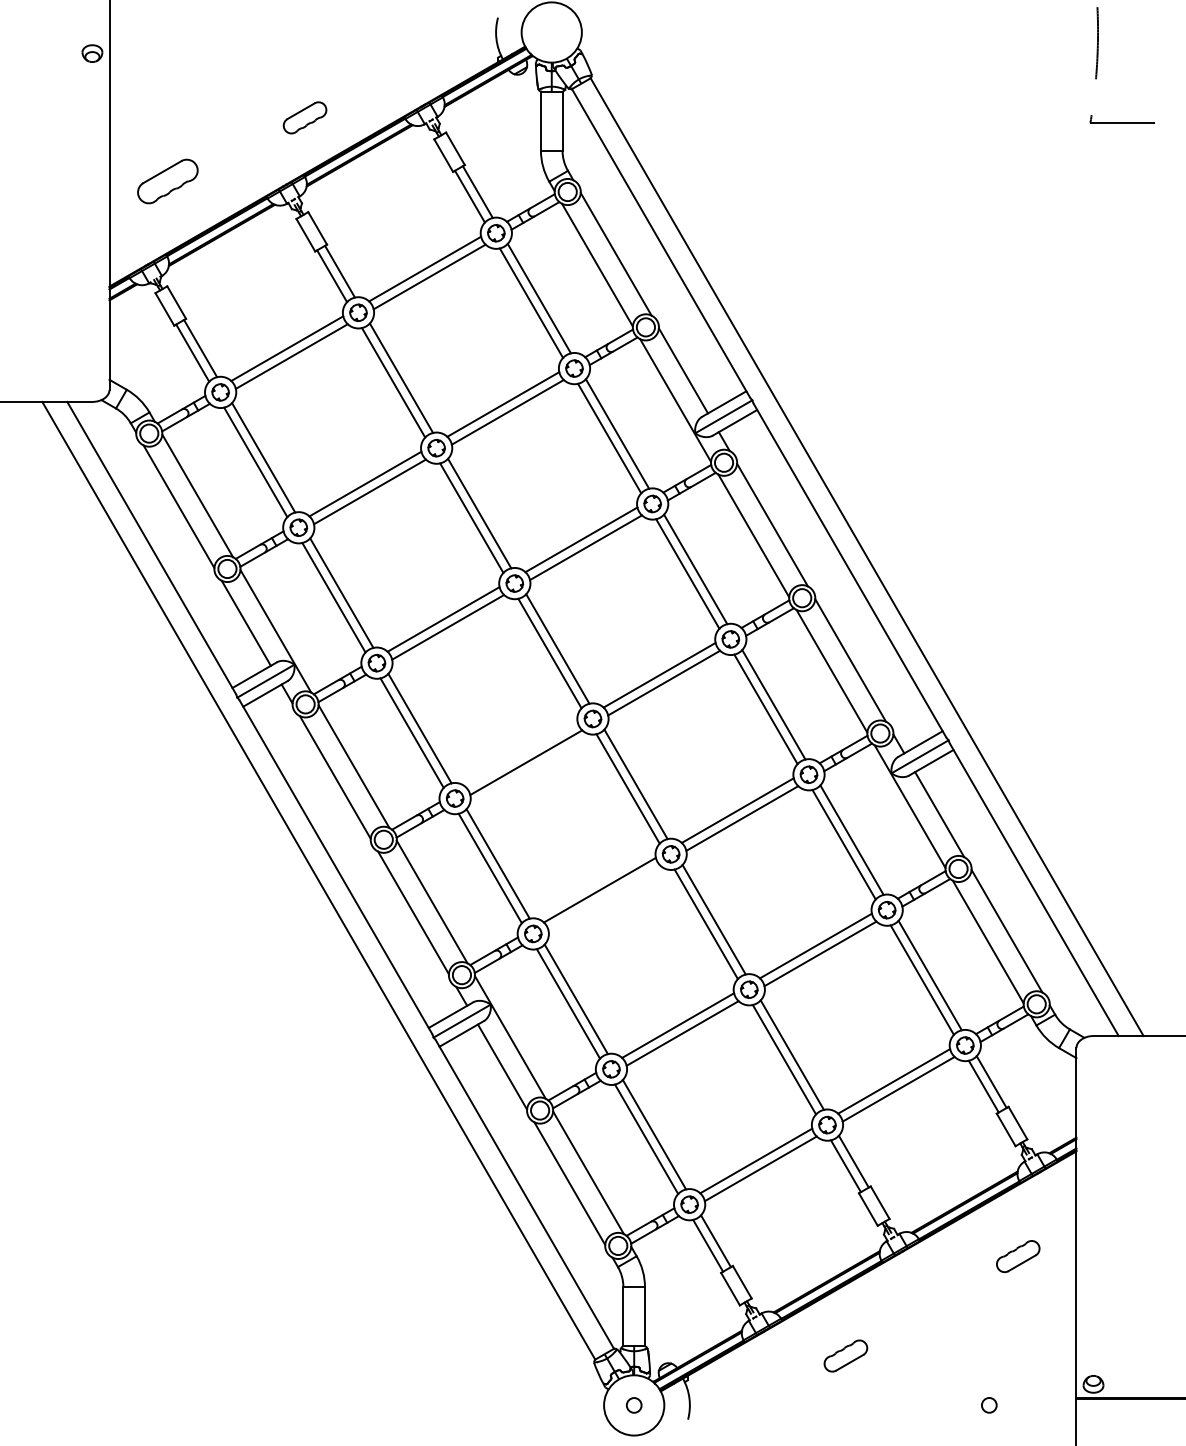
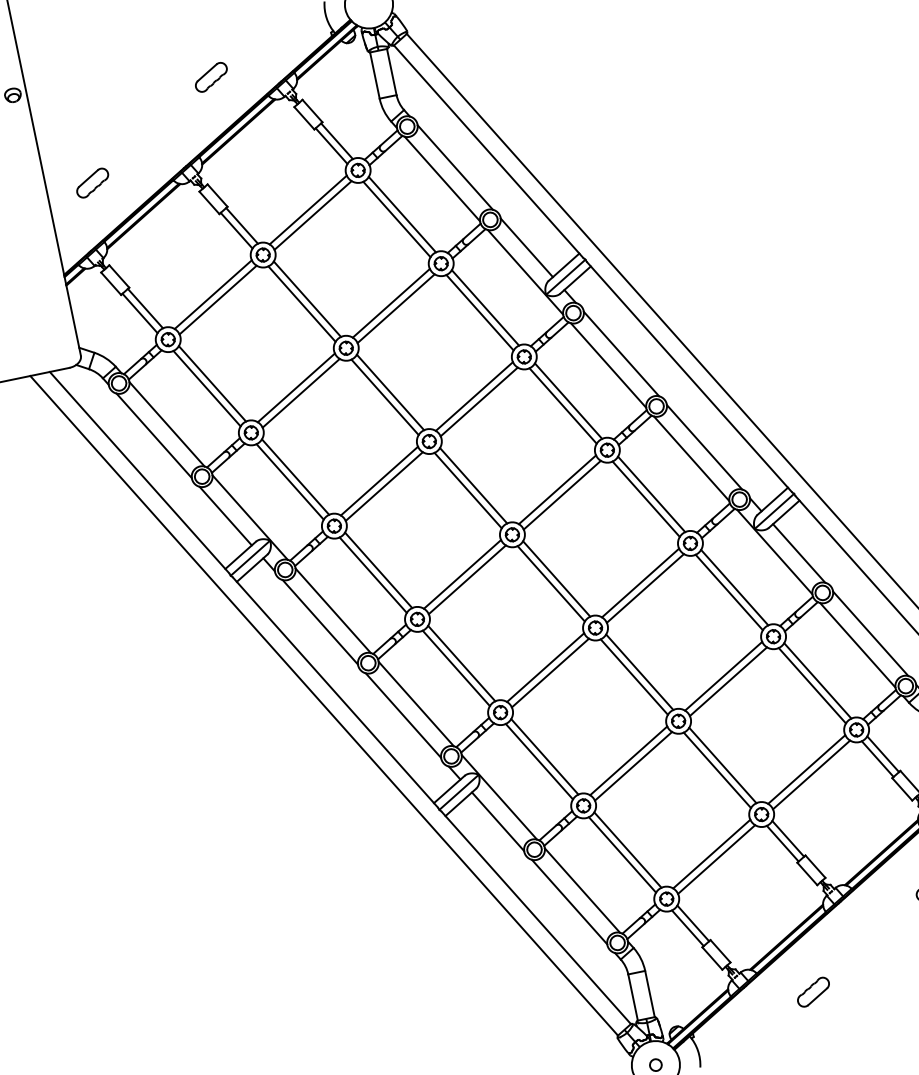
part: (304, 117) -> (210, 77), moved
part: (167, 180) -> (92, 182), size x0.71
line: (521, 754) -> (462, 574), added
line: (604, 897) -> (550, 672), added

